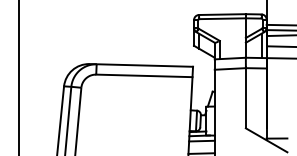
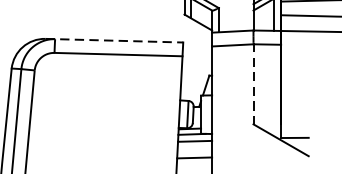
line: (141, 65) -> (114, 40), solid -> dashed
line: (245, 97) -> (253, 83), solid -> dashed

